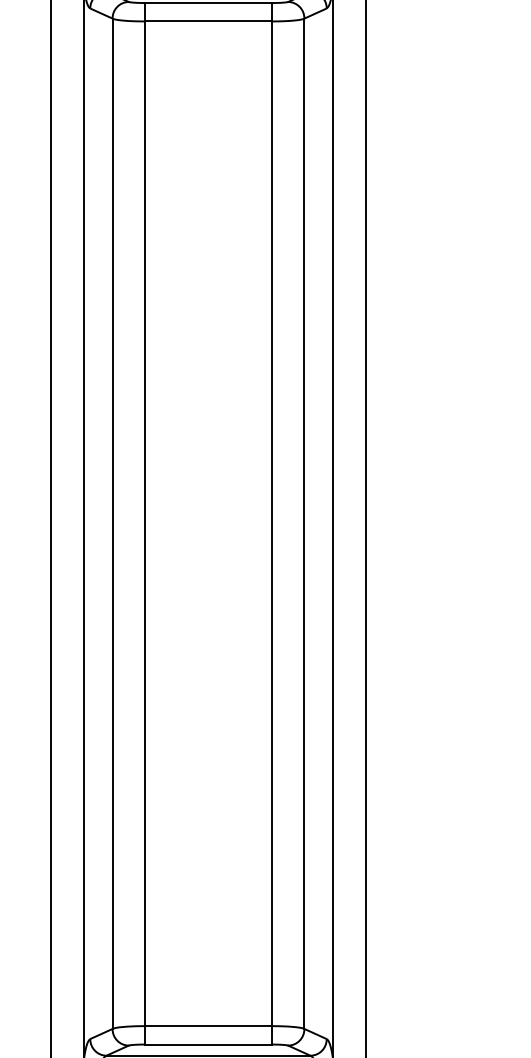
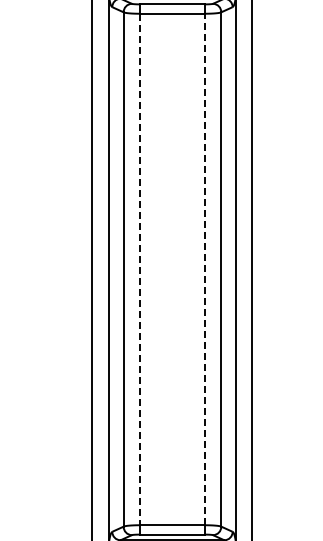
line: (145, 523) -> (140, 269), solid -> dashed
line: (271, 523) -> (204, 269), solid -> dashed

